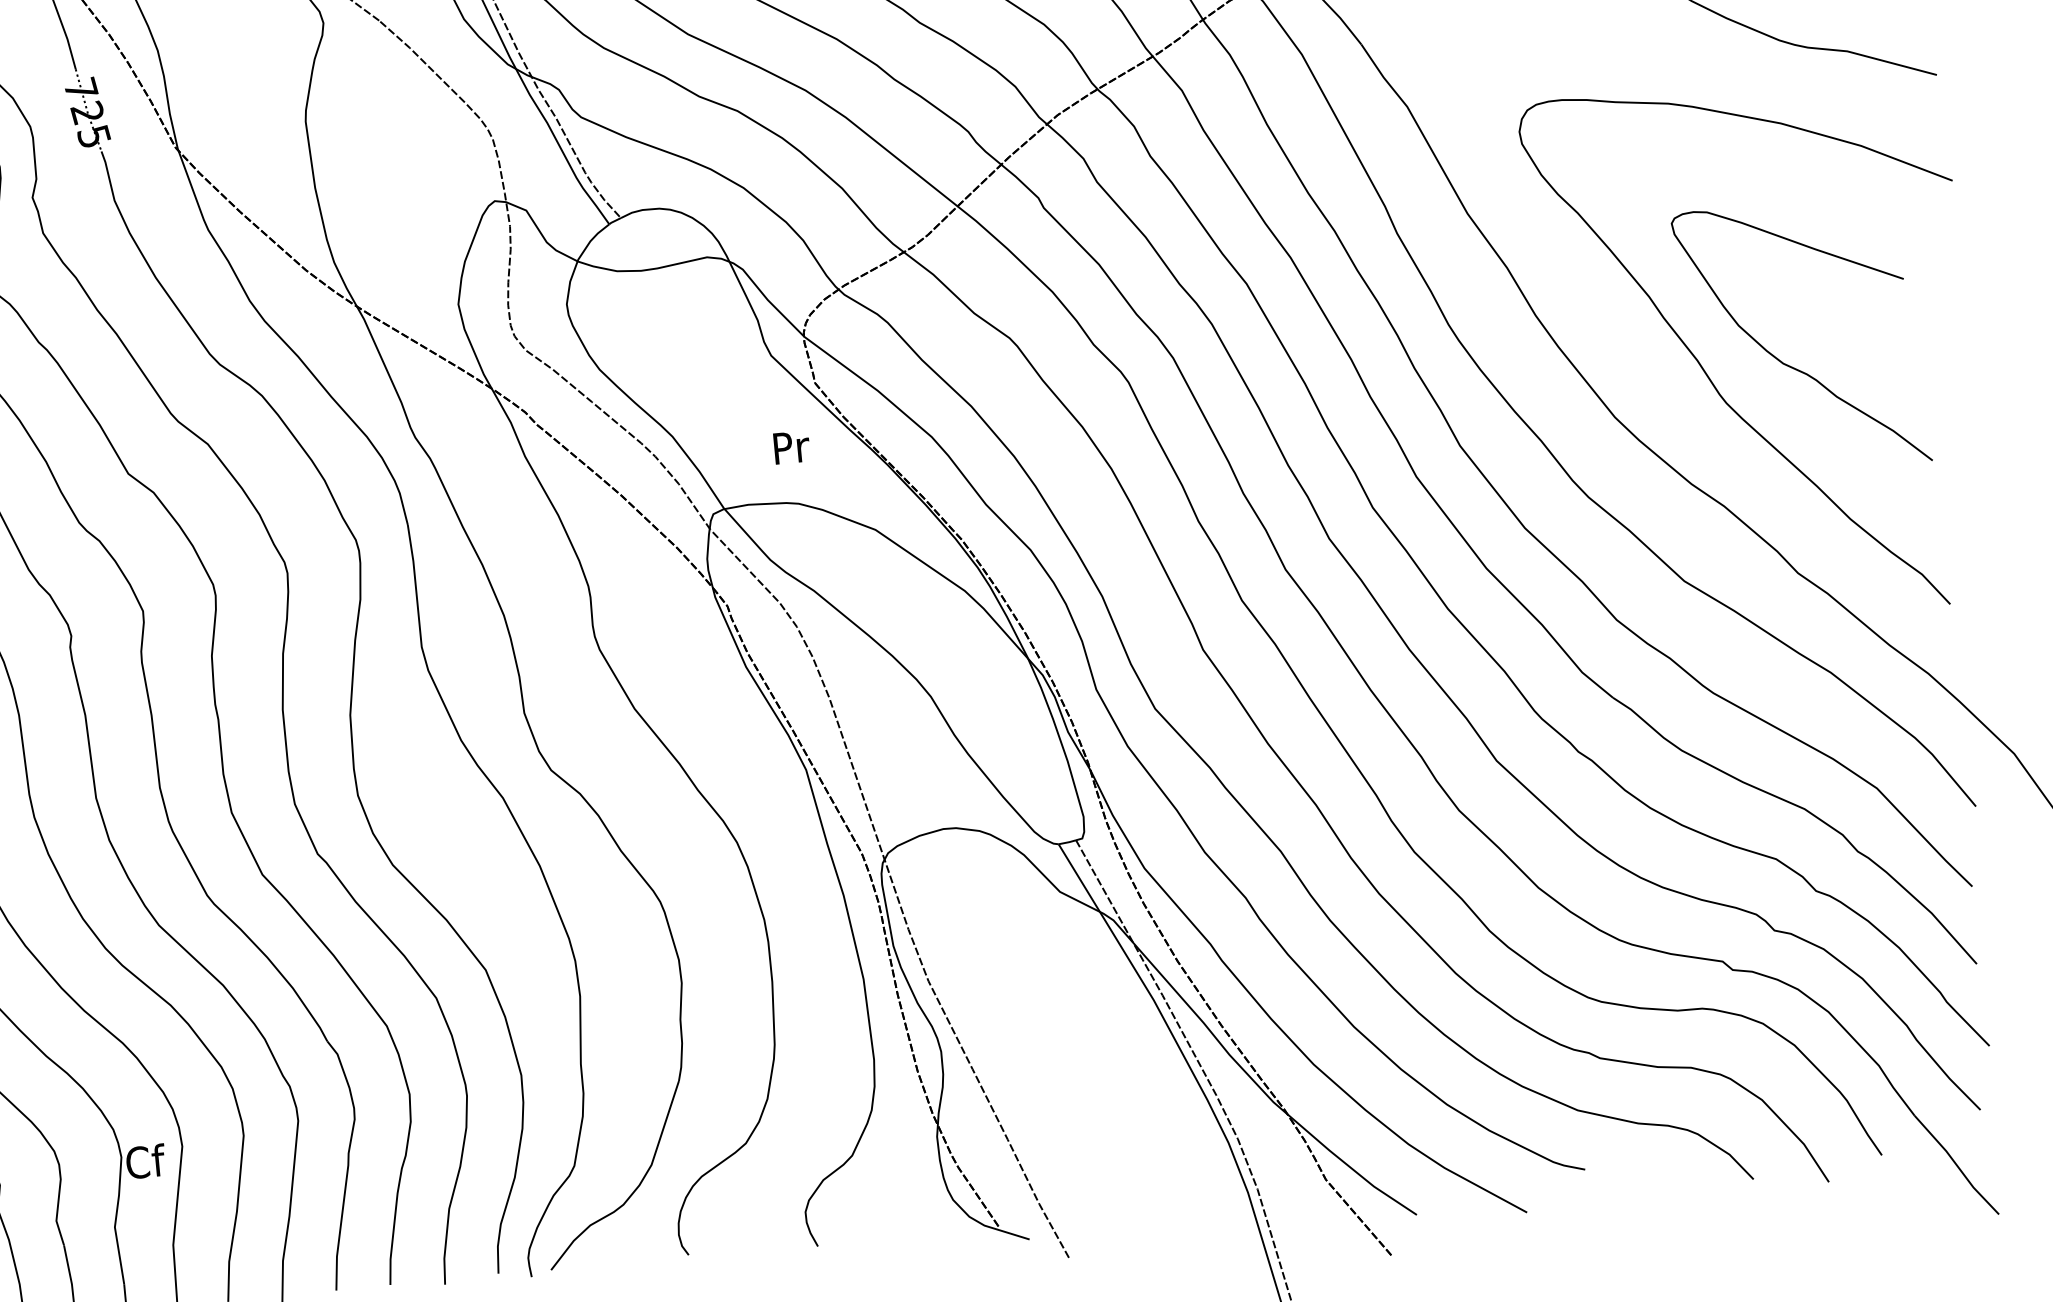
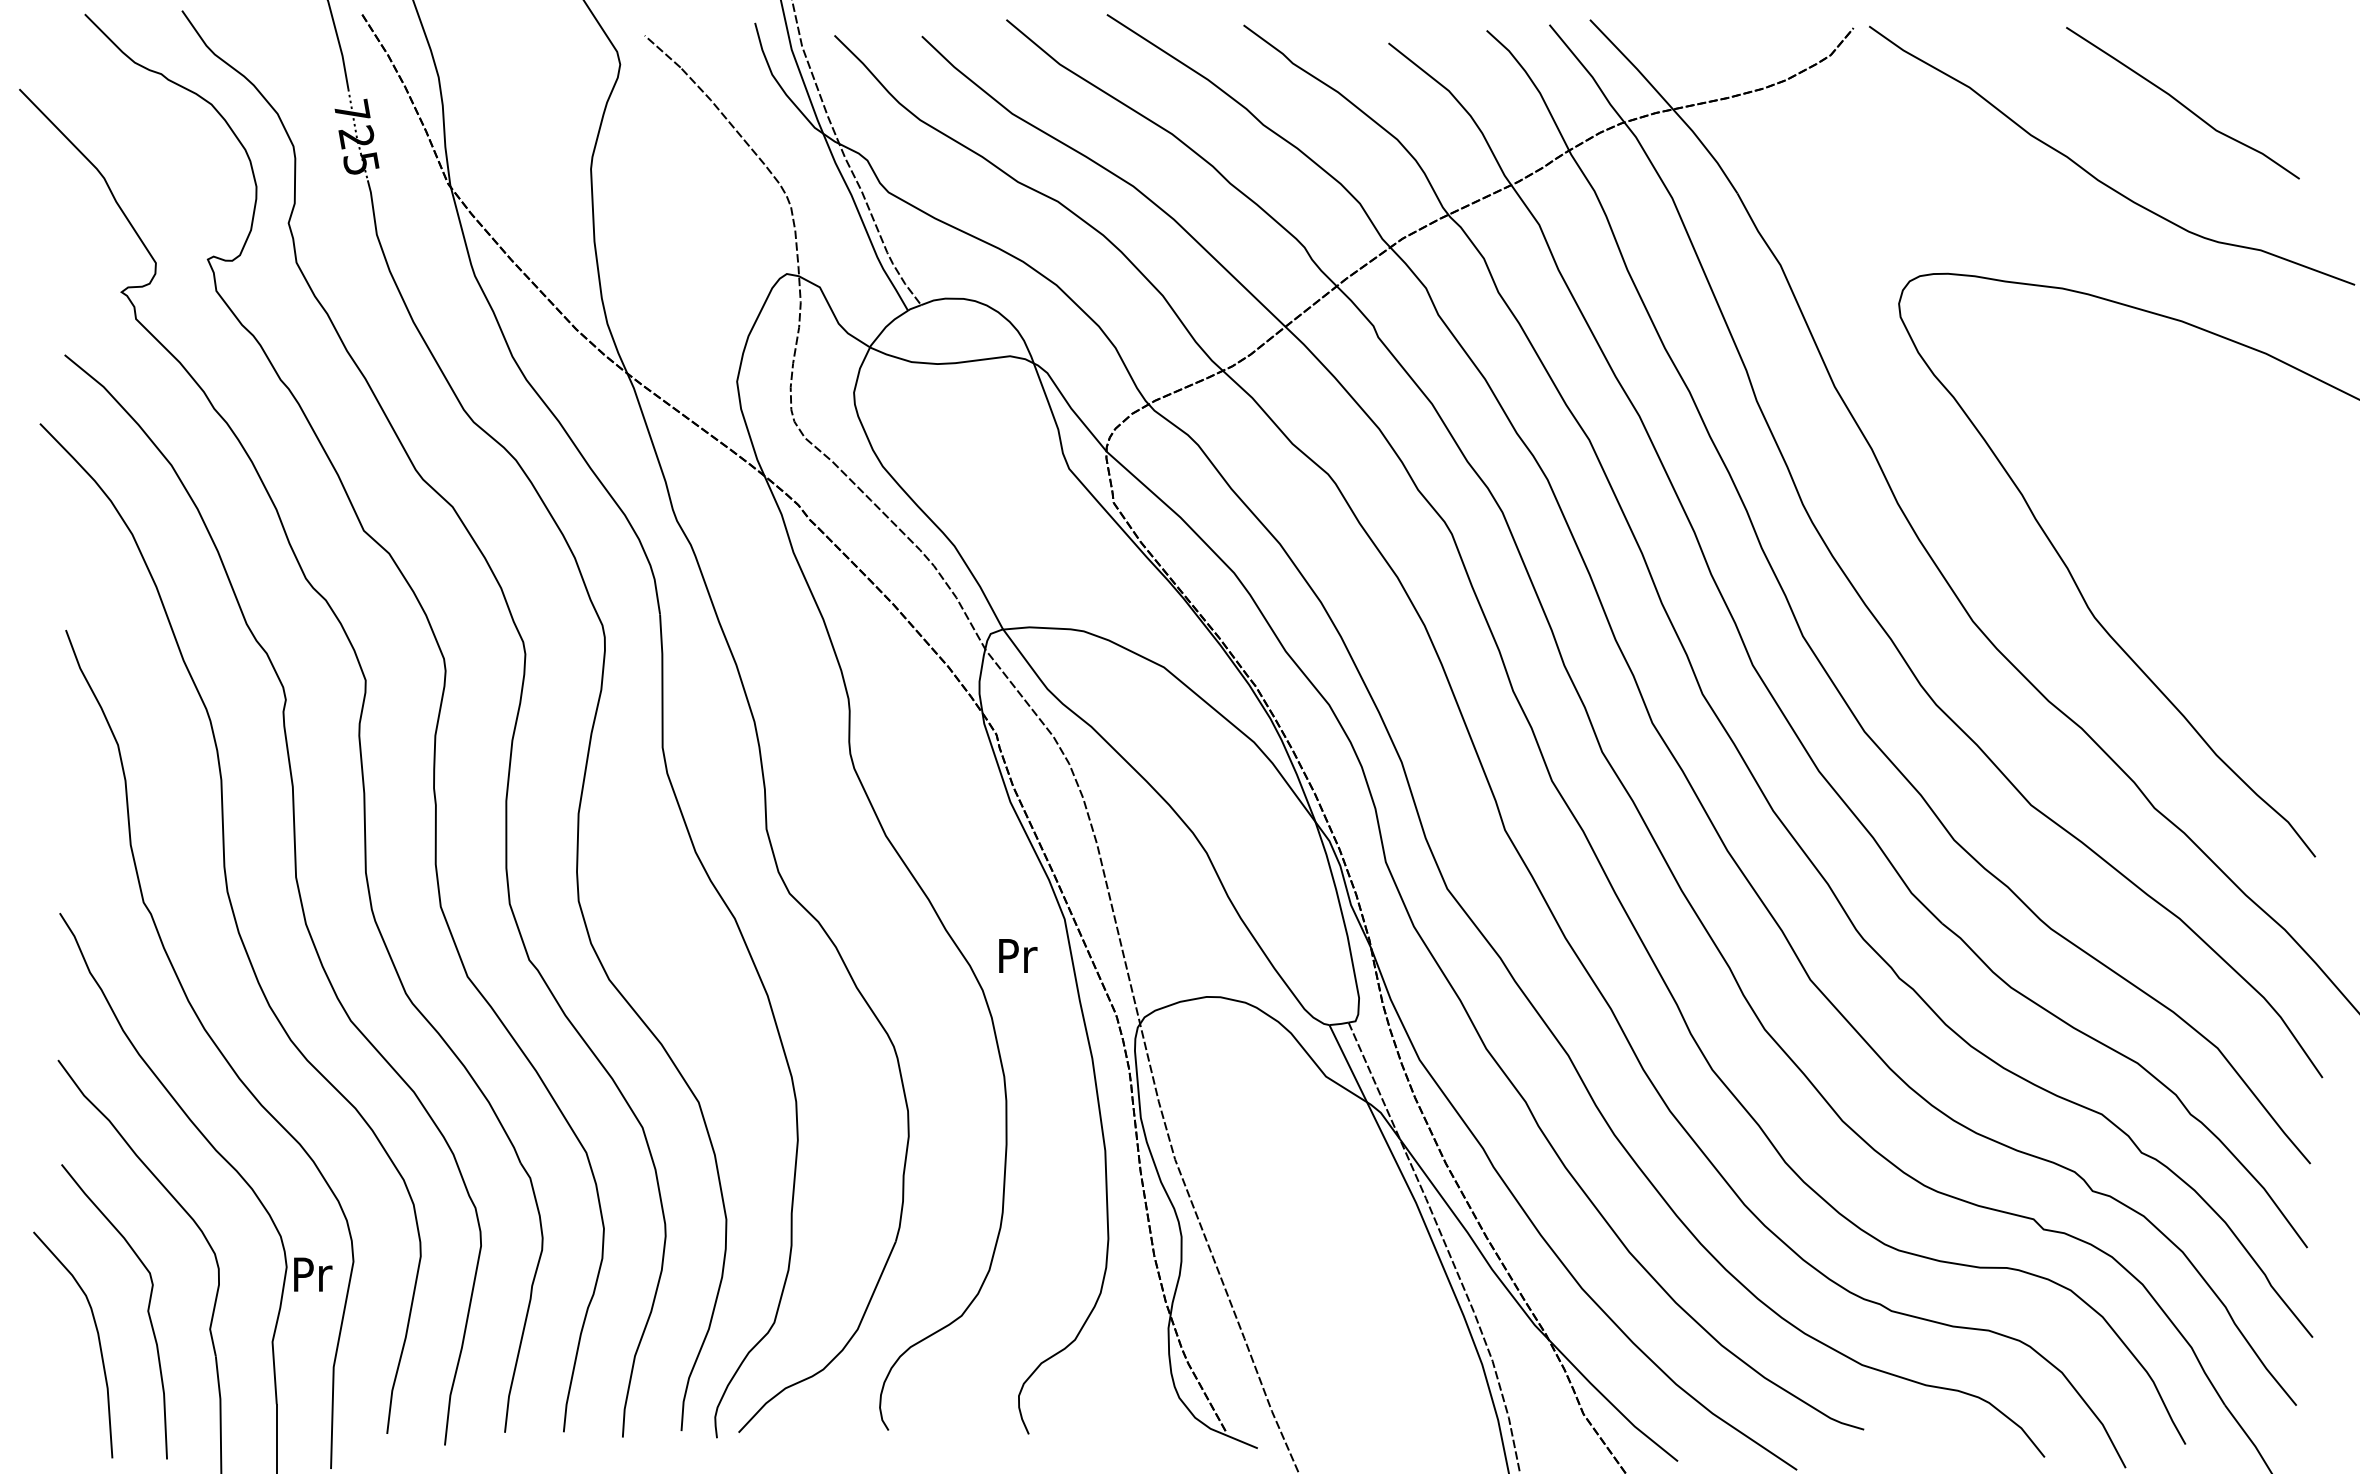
curve: (1790, 365) -> (2167, 583), removed
text: (792, 447) -> (1018, 955), moved
text: (145, 1161) -> (312, 1274), Cf -> Pr

